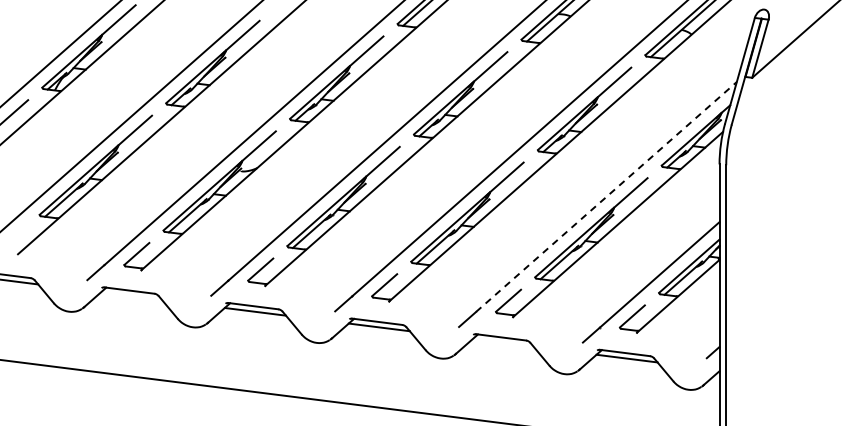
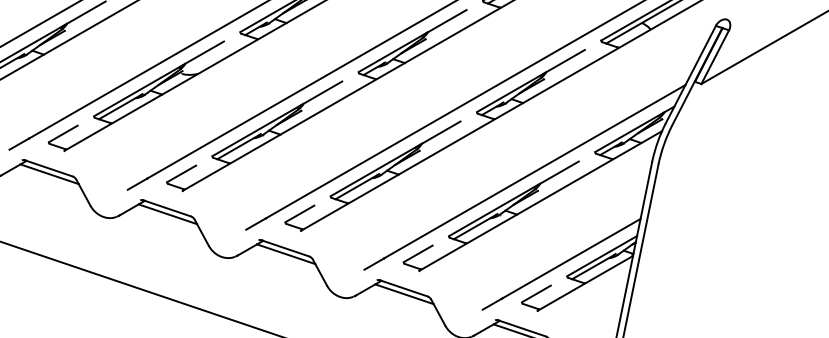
line: (606, 196) -> (534, 171), dashed -> solid
line: (131, 296) -> (49, 174), added
line: (502, 342) -> (403, 293), added

